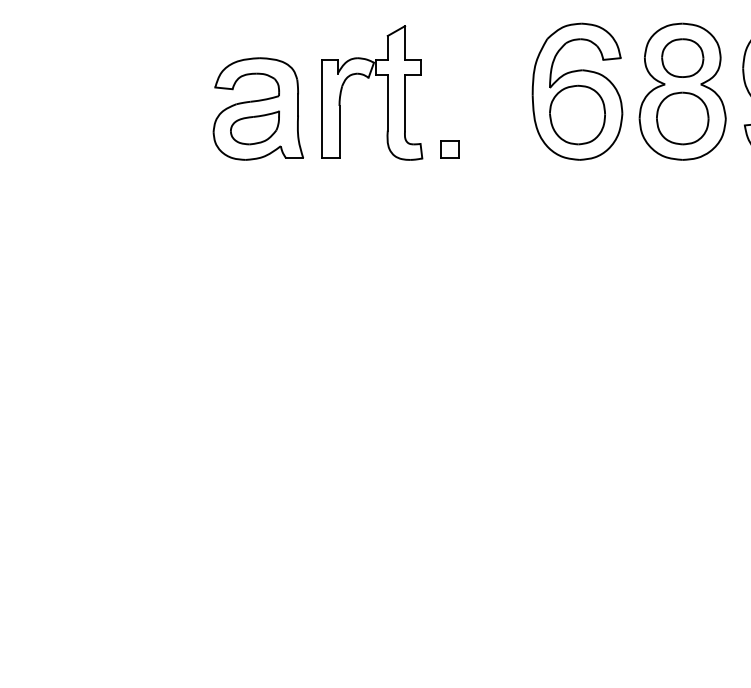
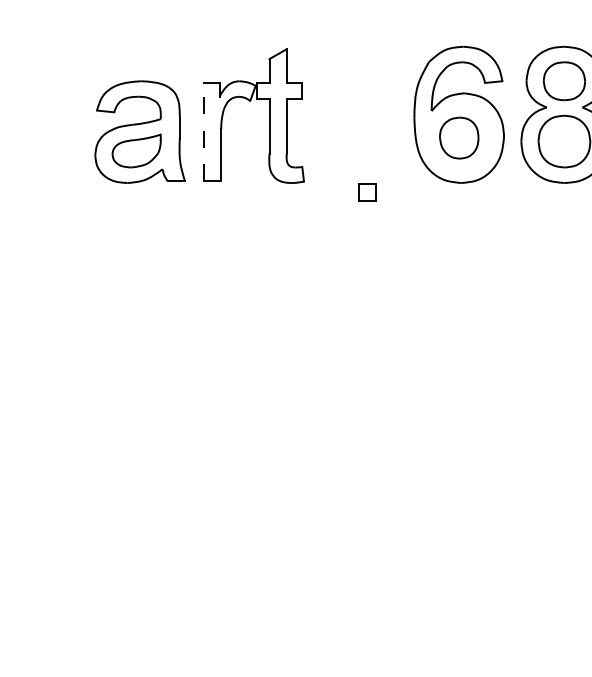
line: (322, 108) -> (204, 131), solid -> dashed
part: (577, 114) -> (459, 137), size x0.7
part: (449, 149) -> (367, 192), moved

